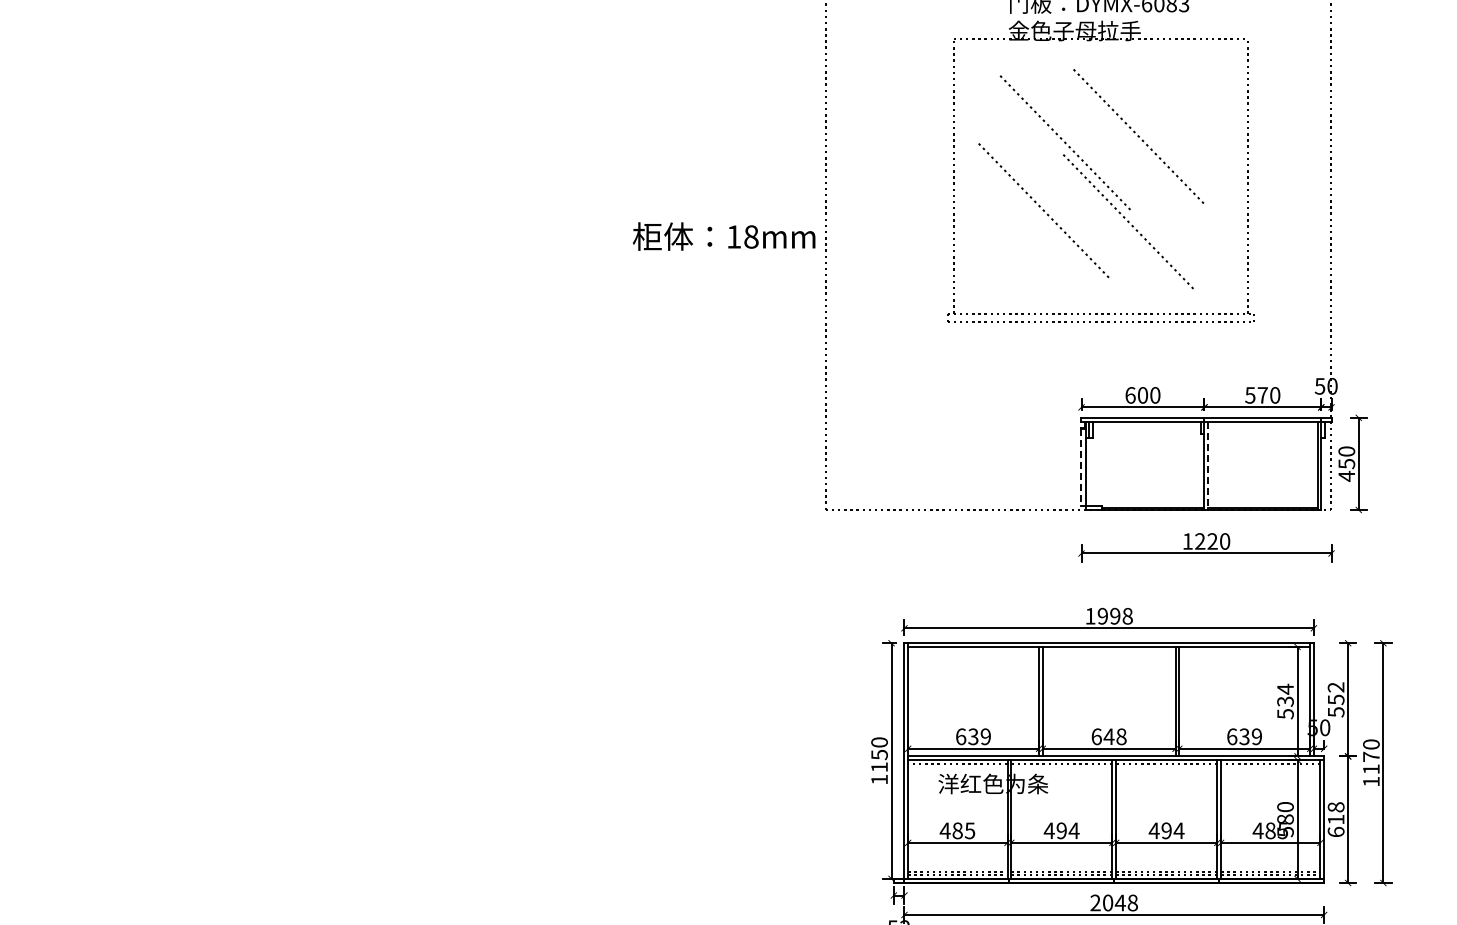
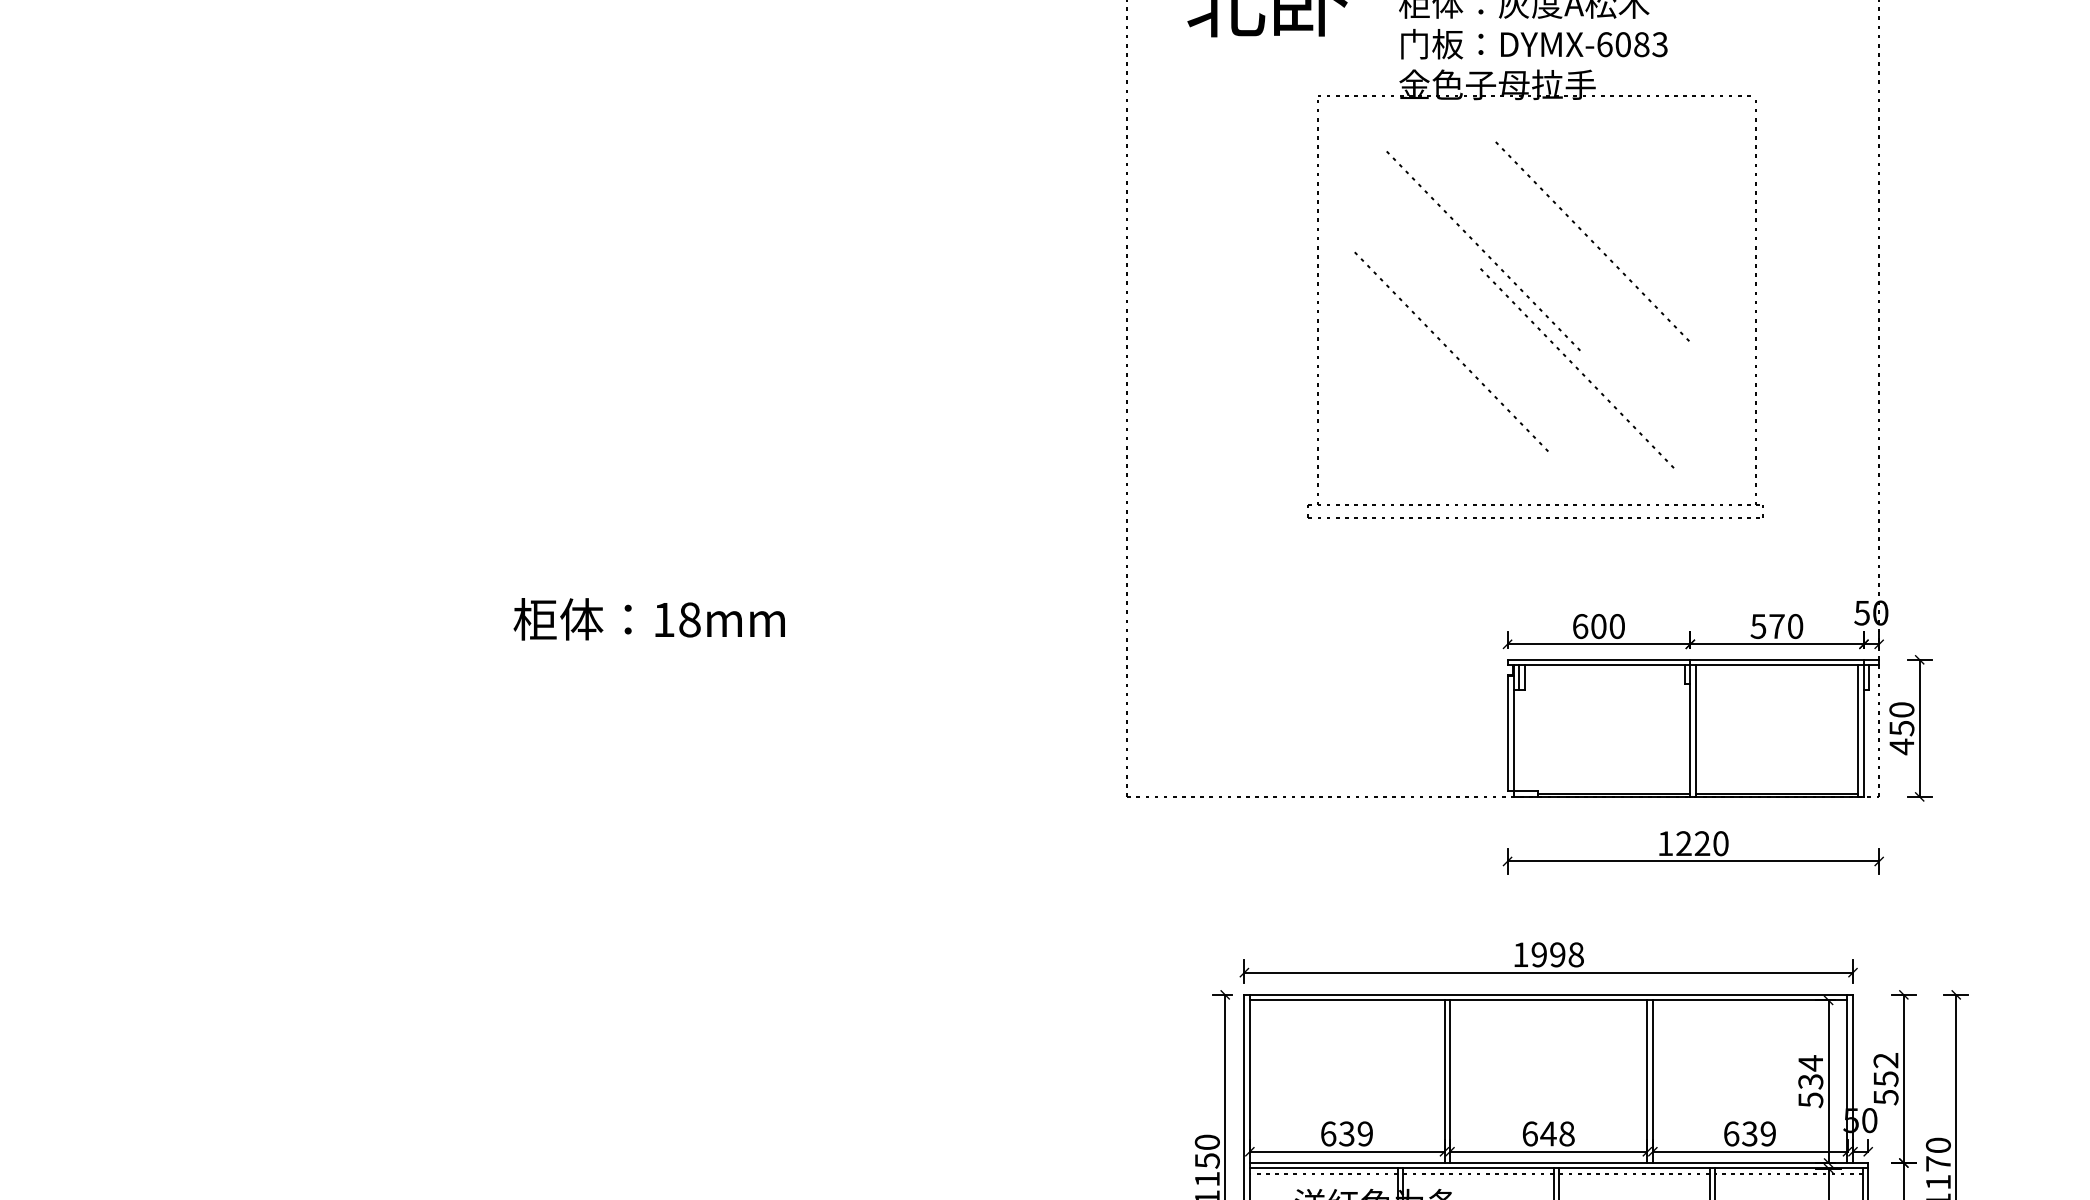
text: (724, 236) -> (649, 619), moved
line: (1208, 466) -> (1696, 732), dashed -> solid
line: (1081, 467) -> (1507, 733), dashed -> solid

